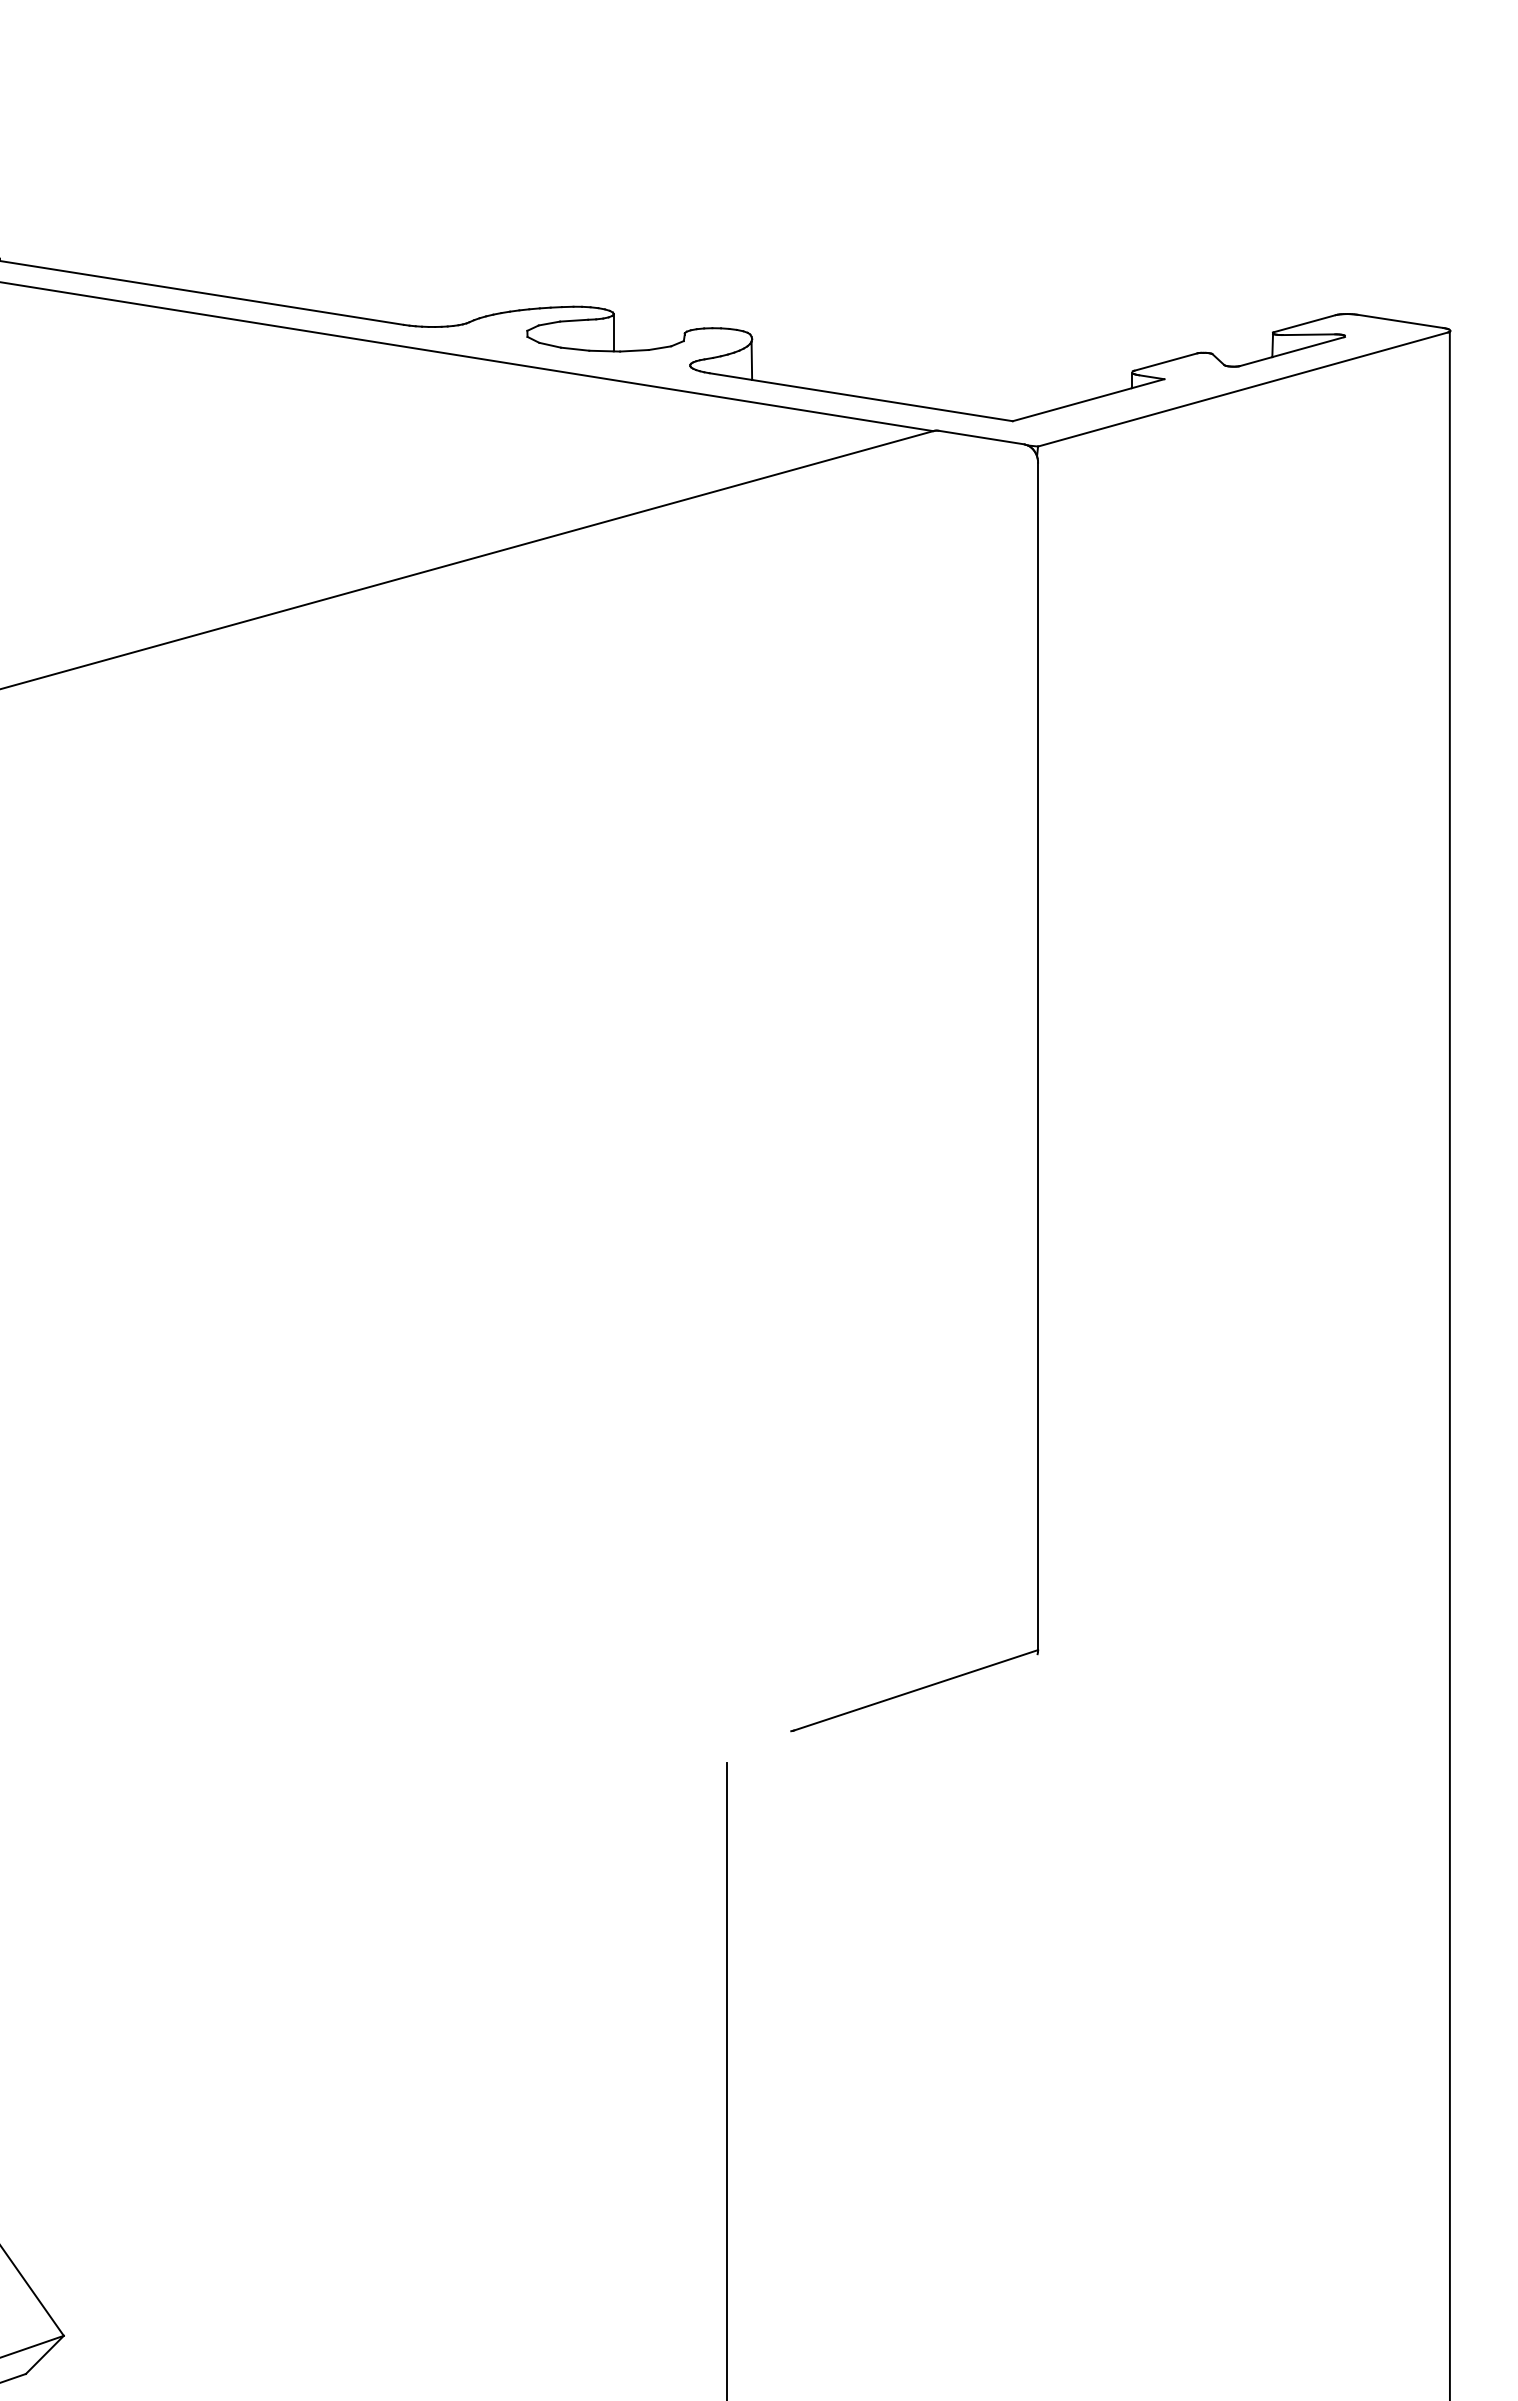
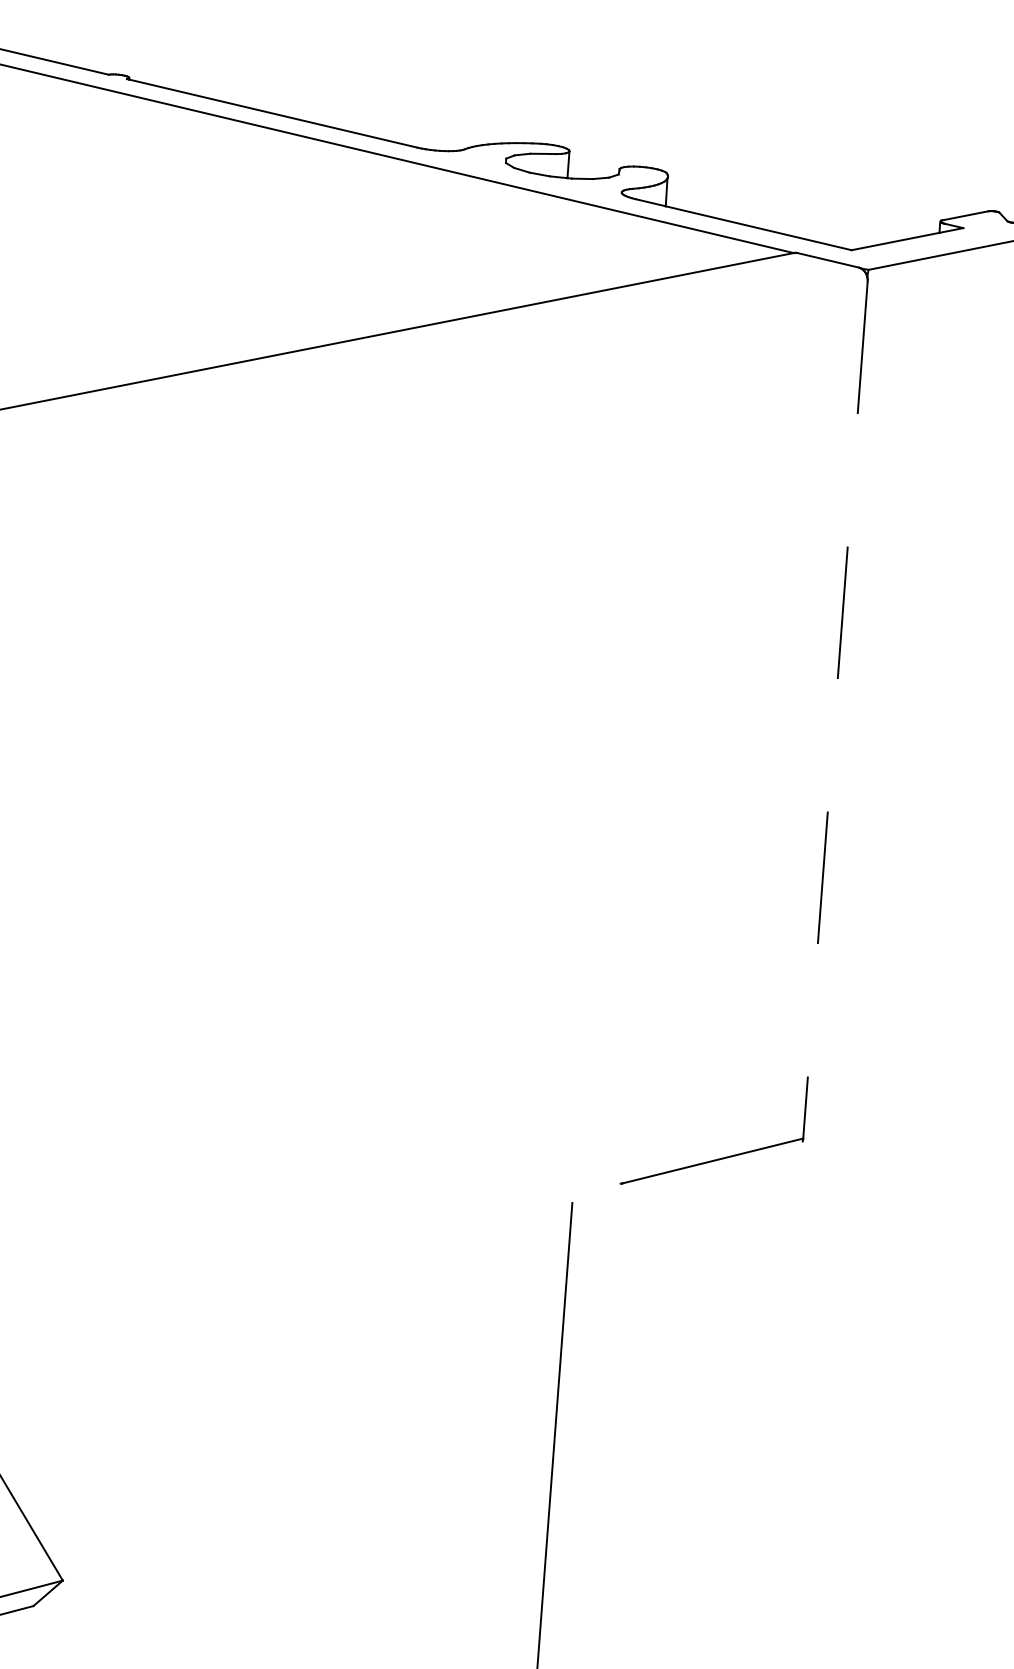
line: (1038, 1056) -> (835, 710), solid -> dashed

